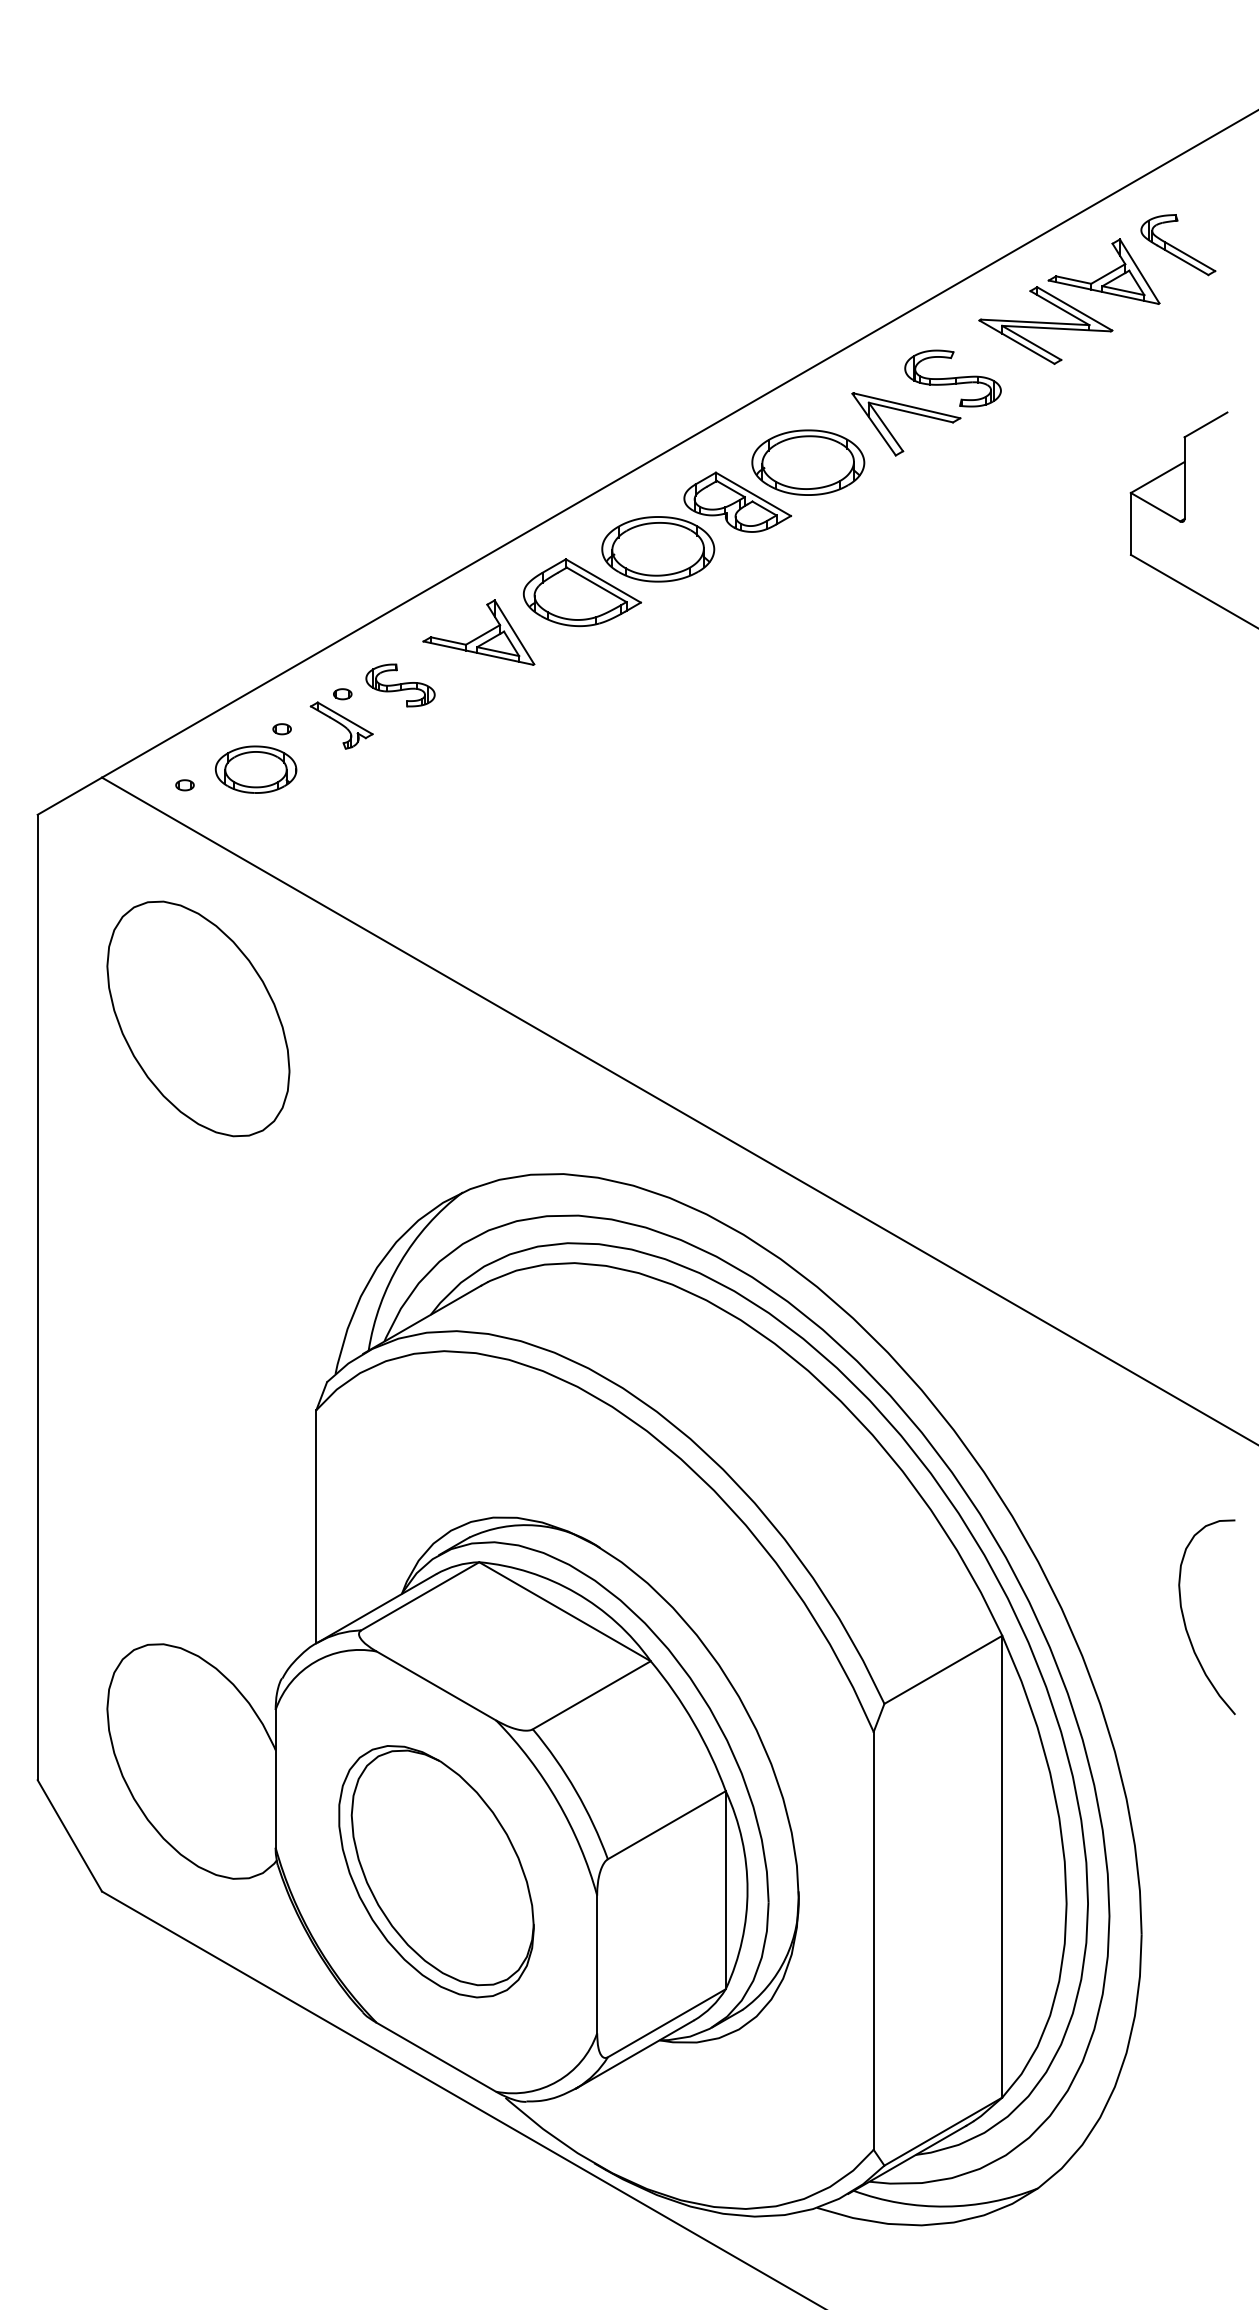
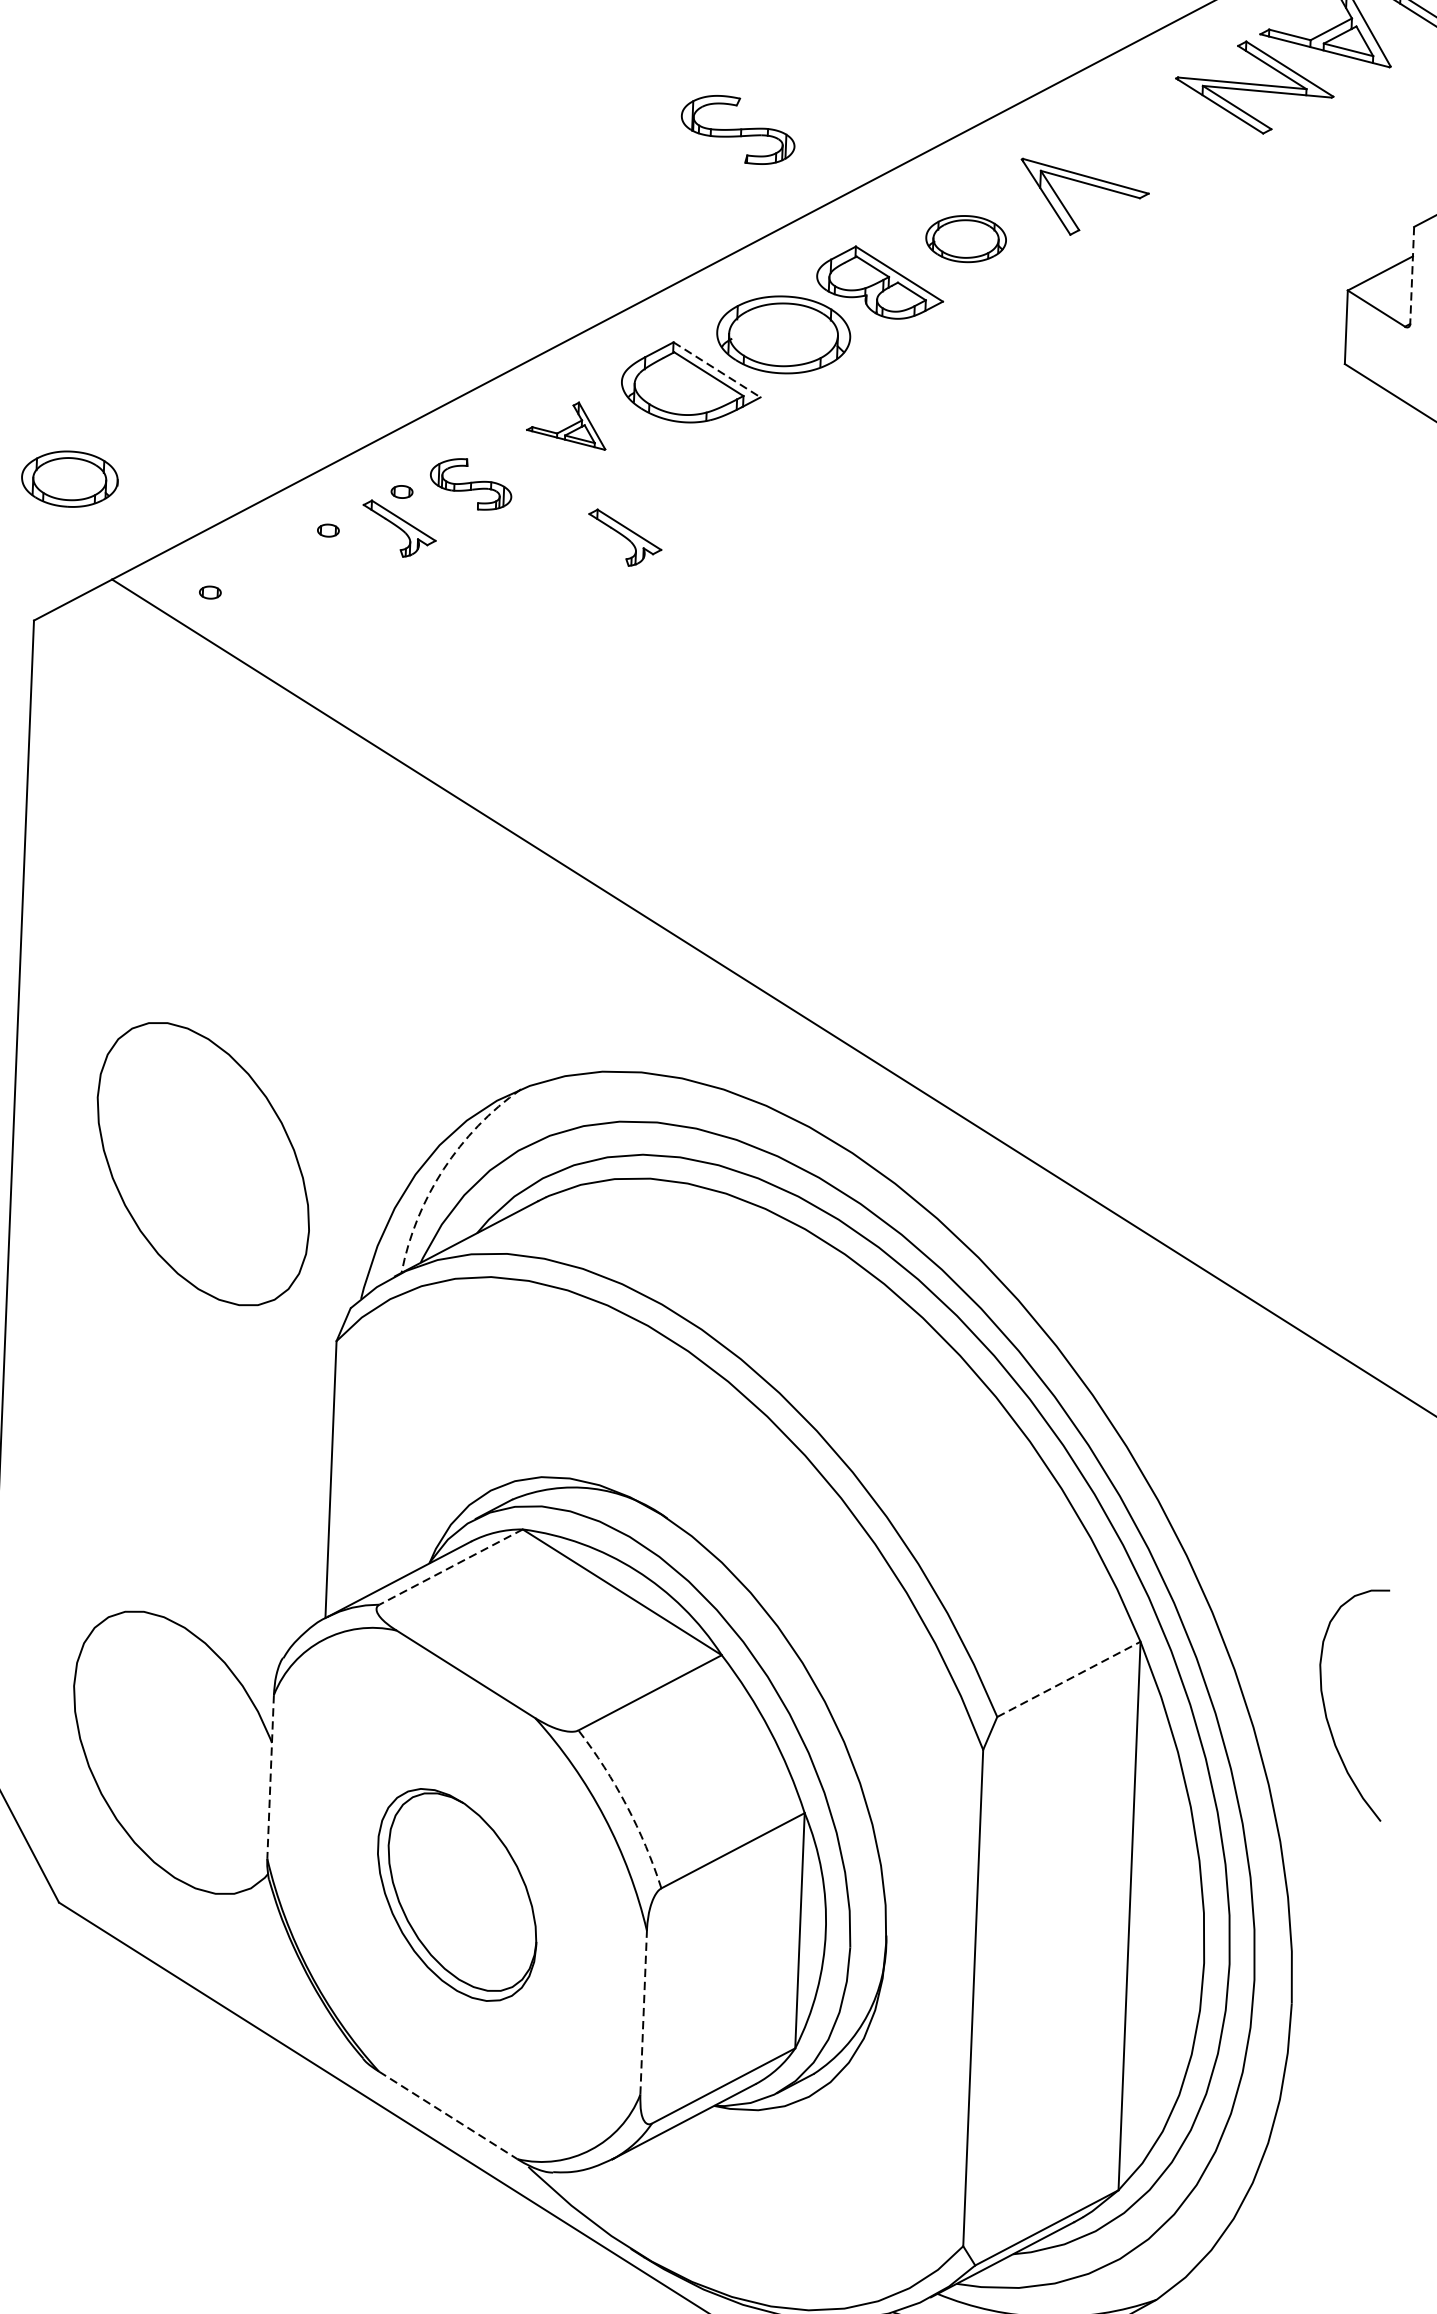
part: (952, 378) -> (737, 129), moved
part: (808, 462) -> (966, 238), size x0.6
line: (1184, 478) -> (1412, 275), solid -> dashed
line: (603, 581) -> (717, 370), solid -> dashed
part: (478, 632) -> (566, 425), size x0.6
part: (531, 725) -> (624, 538), added
part: (255, 769) -> (69, 478), moved
part: (198, 1018) -> (203, 1163), moved
arc: (400, 1262) -> (443, 1169), solid -> dashed
line: (419, 1596) -> (450, 1567), solid -> dashed
curve: (1185, 1621) -> (1326, 1708), moved
line: (943, 1669) -> (1069, 1678), solid -> dashed
line: (275, 1778) -> (270, 1776), solid -> dashed
arc: (575, 1791) -> (626, 1806), solid -> dashed
part: (436, 1871) -> (457, 1894), size x0.7
line: (597, 1964) -> (644, 2012), solid -> dashed
line: (436, 2057) -> (448, 2115), solid -> dashed

